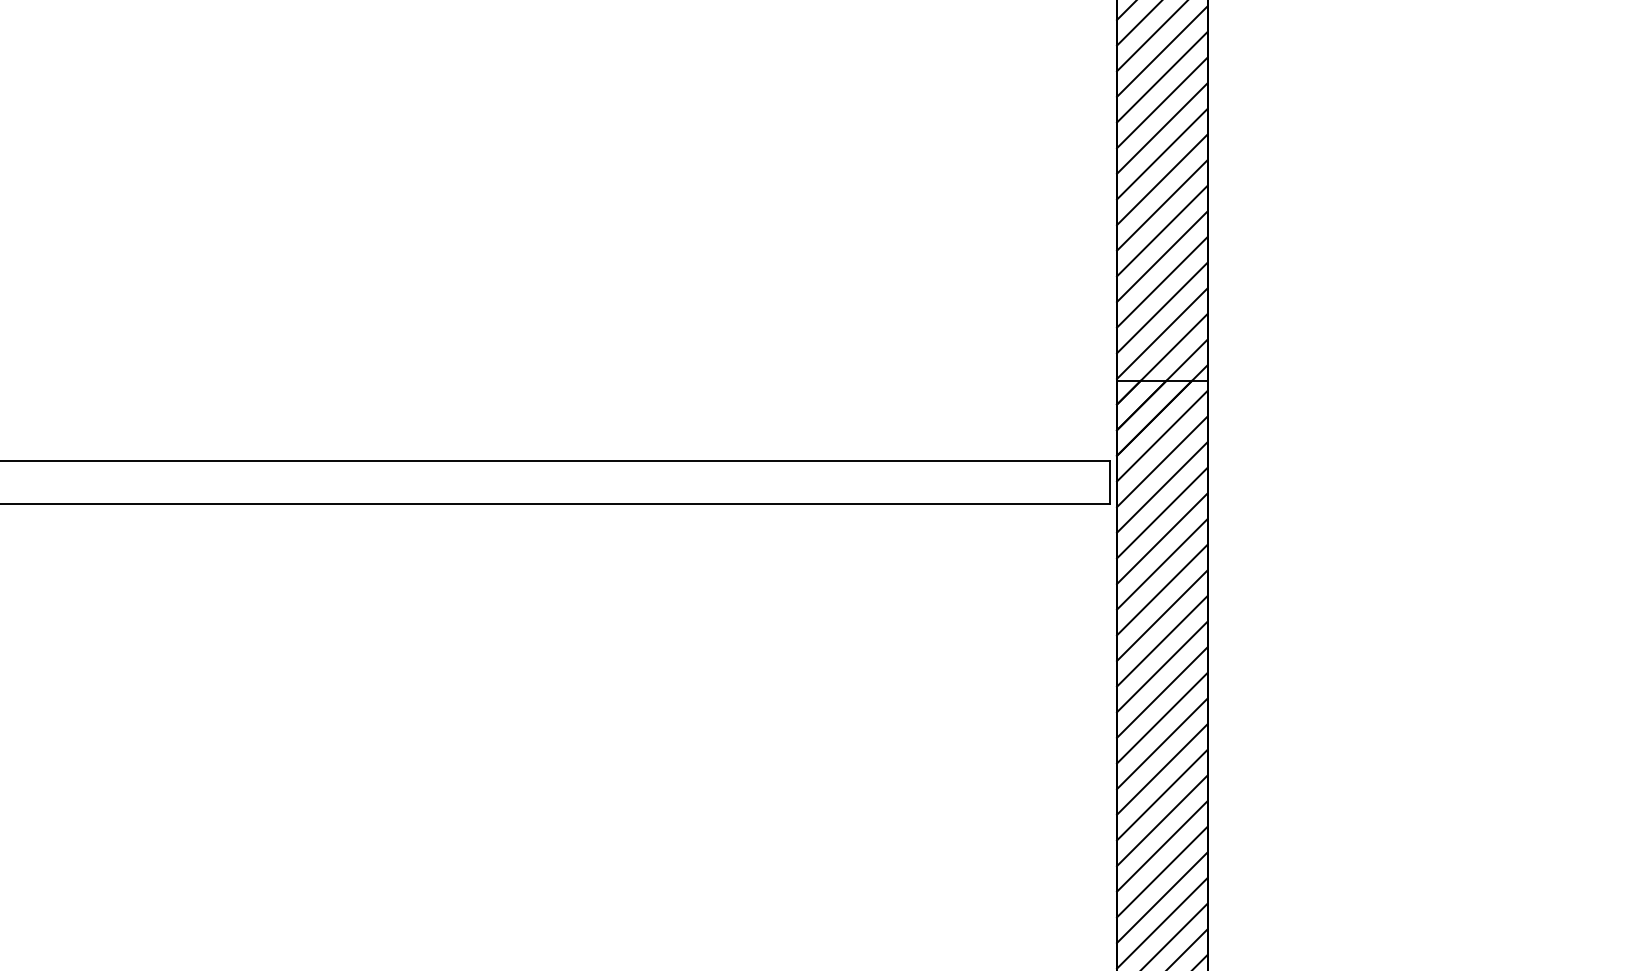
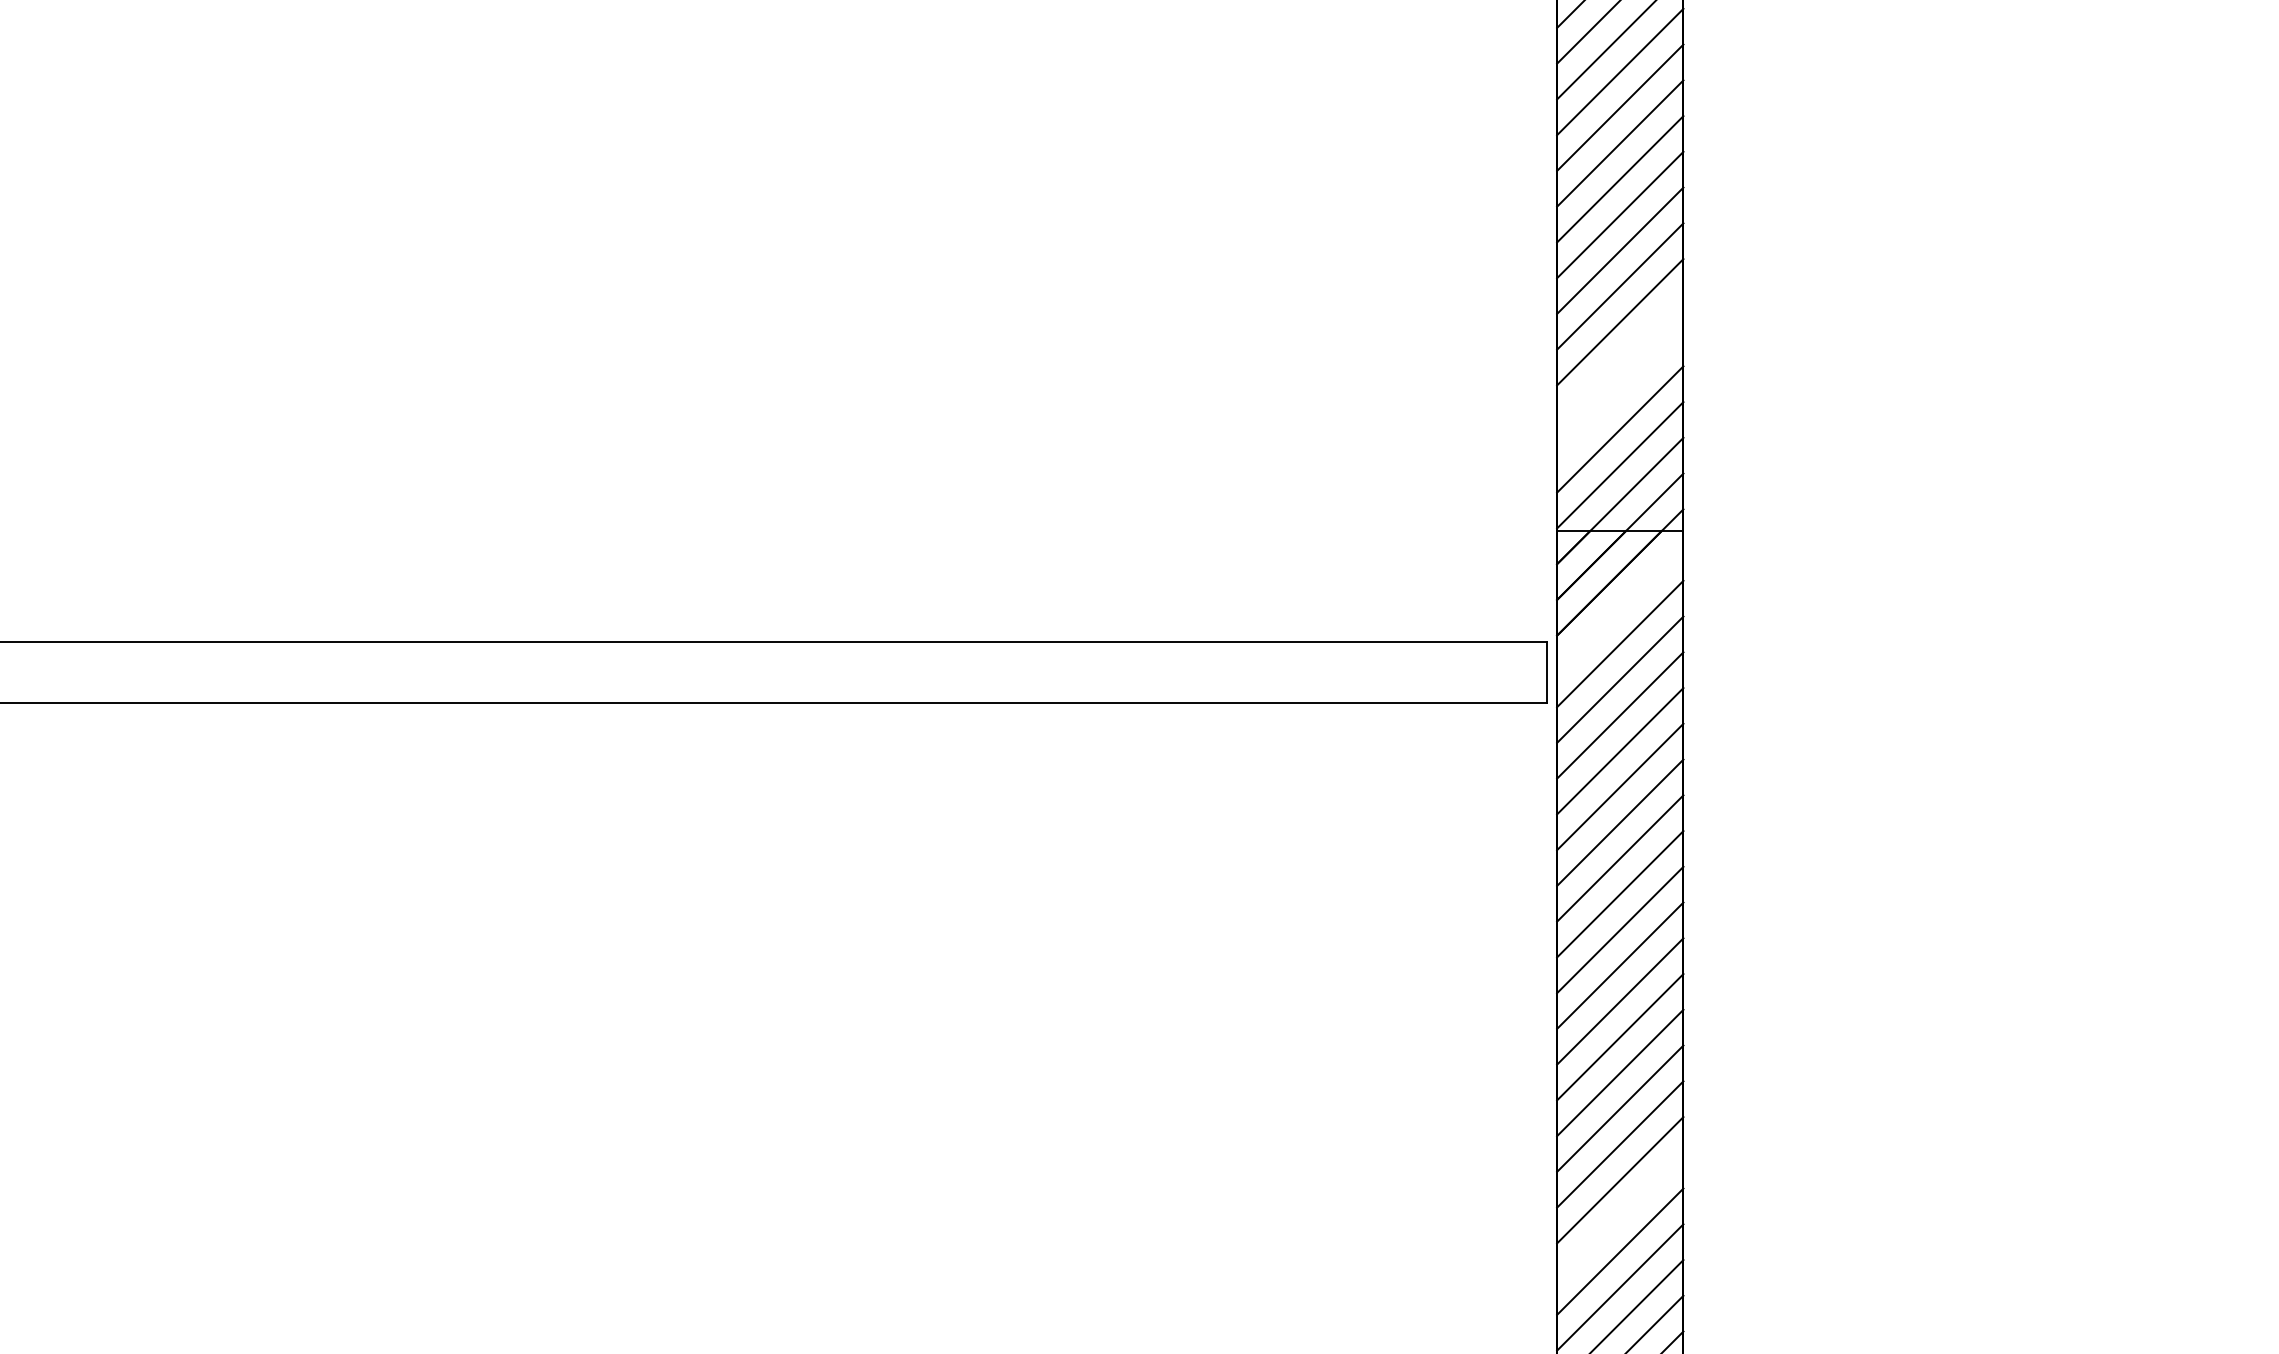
line: (1162, 256) -> (1620, 357), removed
line: (1162, 282) -> (1620, 393), removed
line: (1162, 436) -> (1620, 608), removed
line: (1162, 871) -> (1620, 1215), removed

